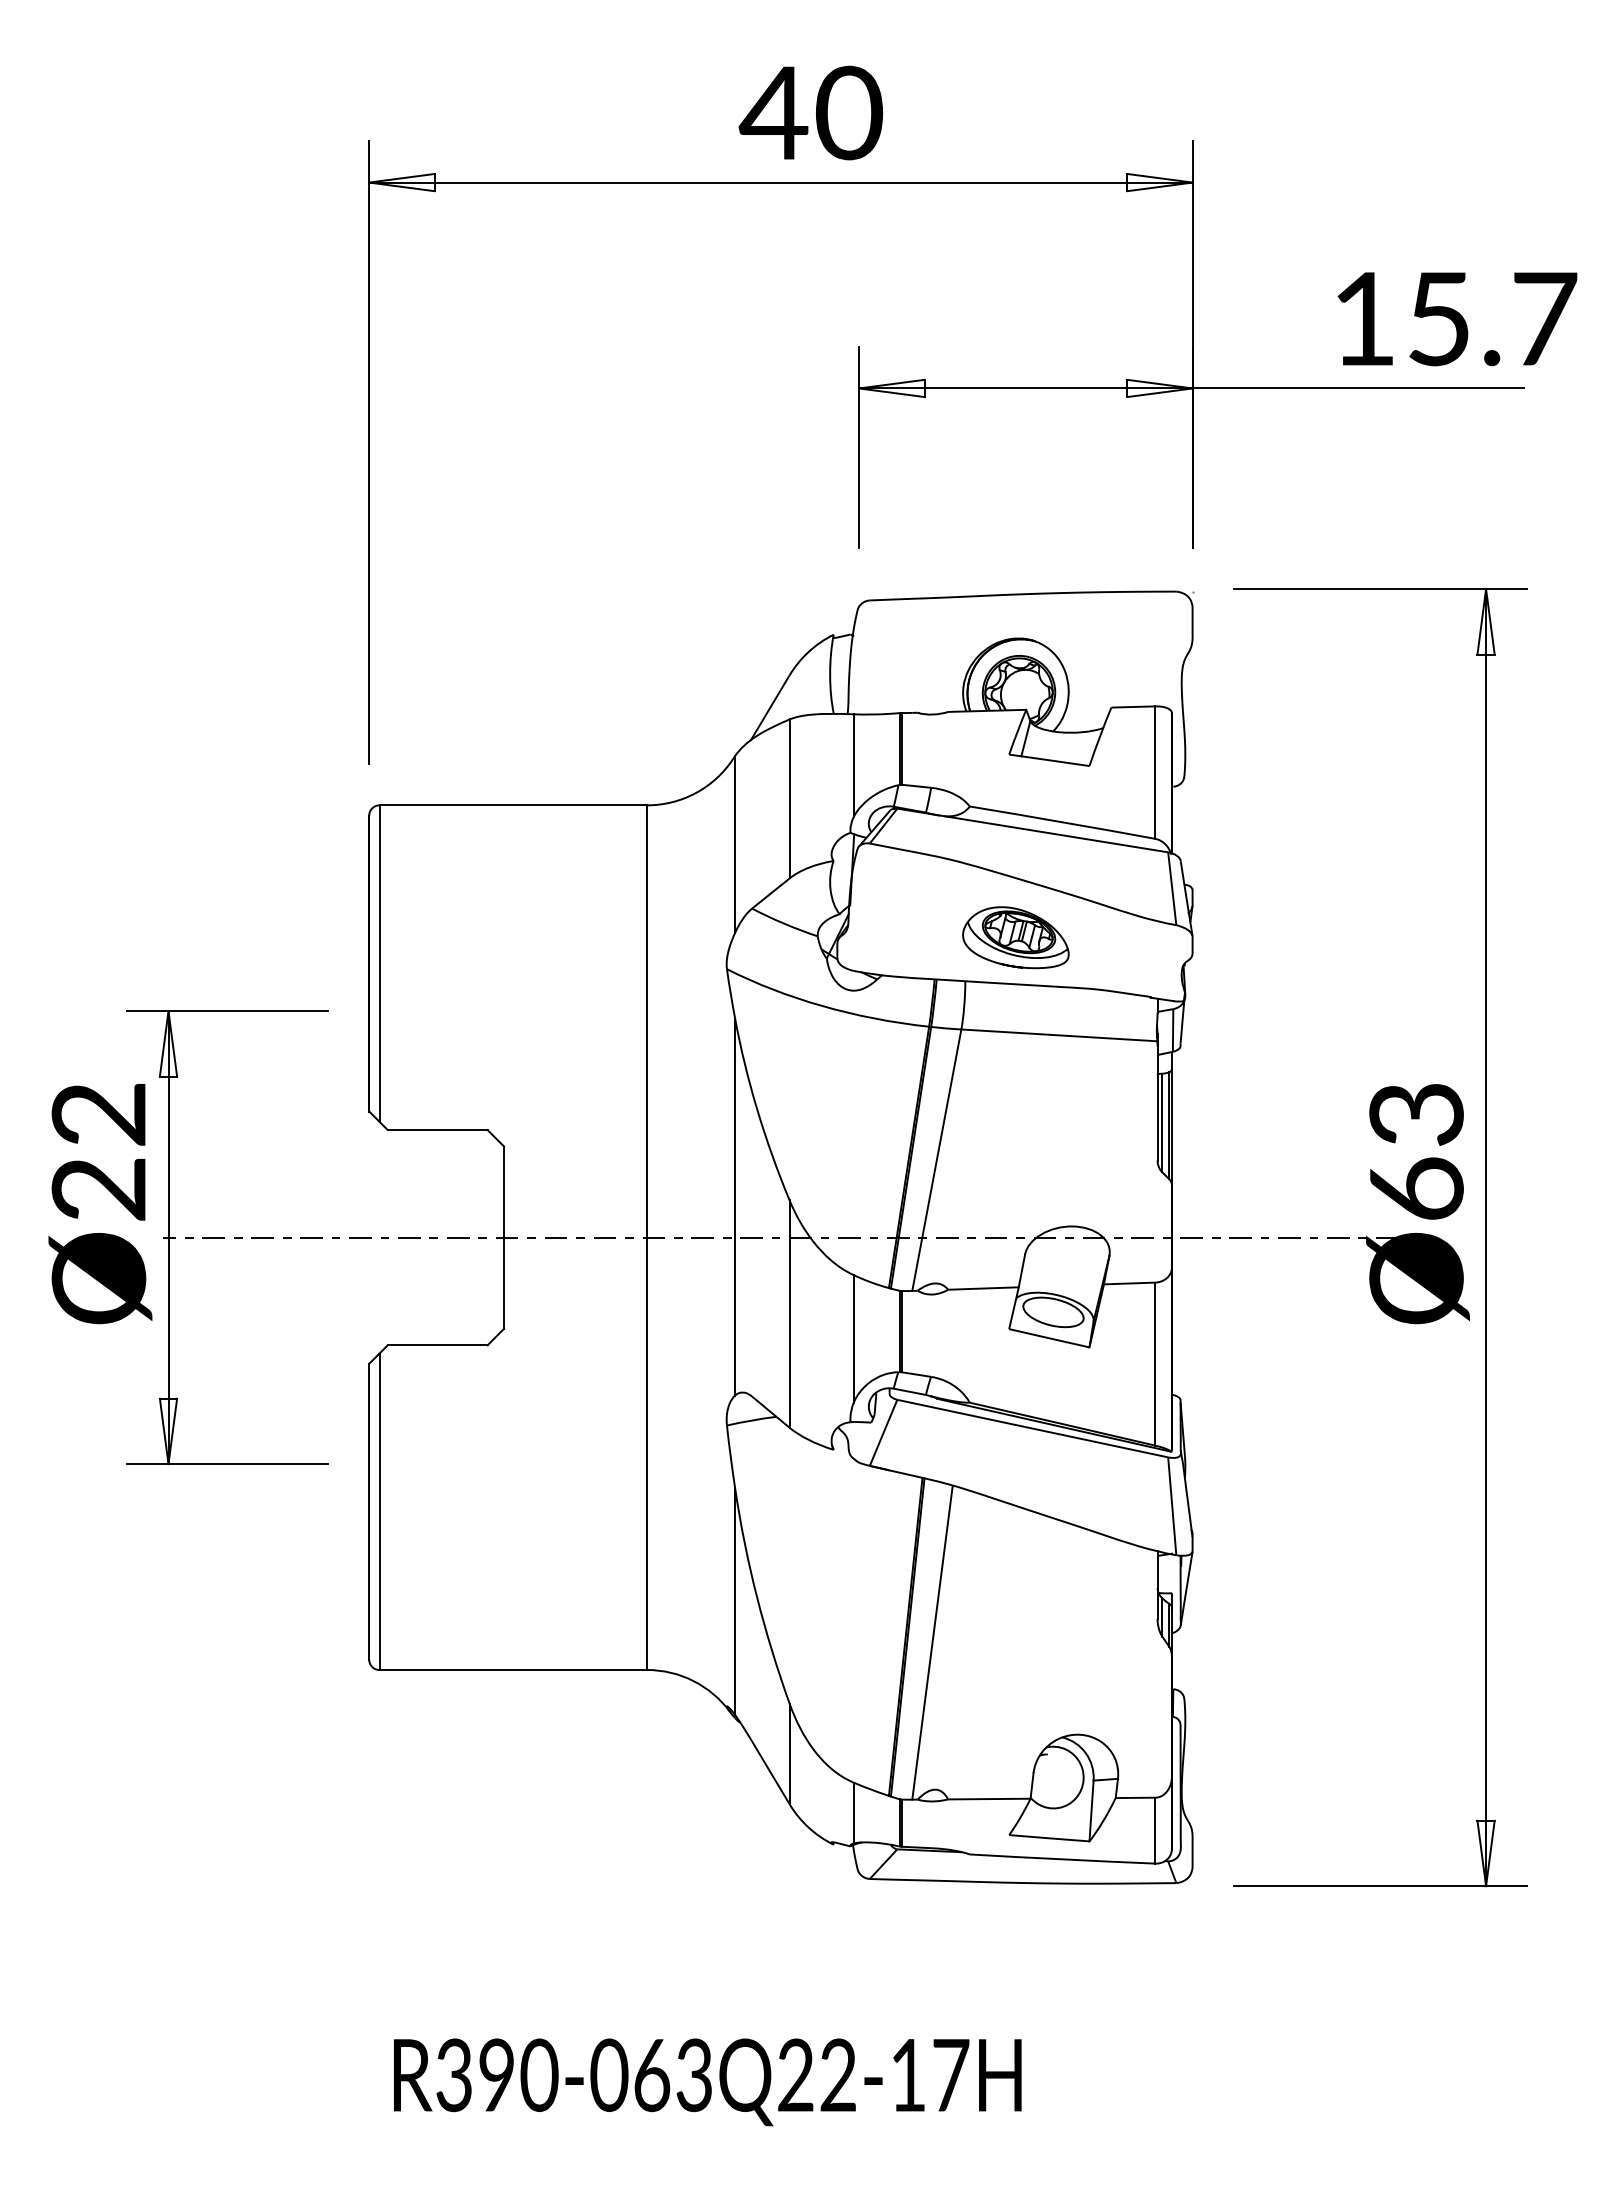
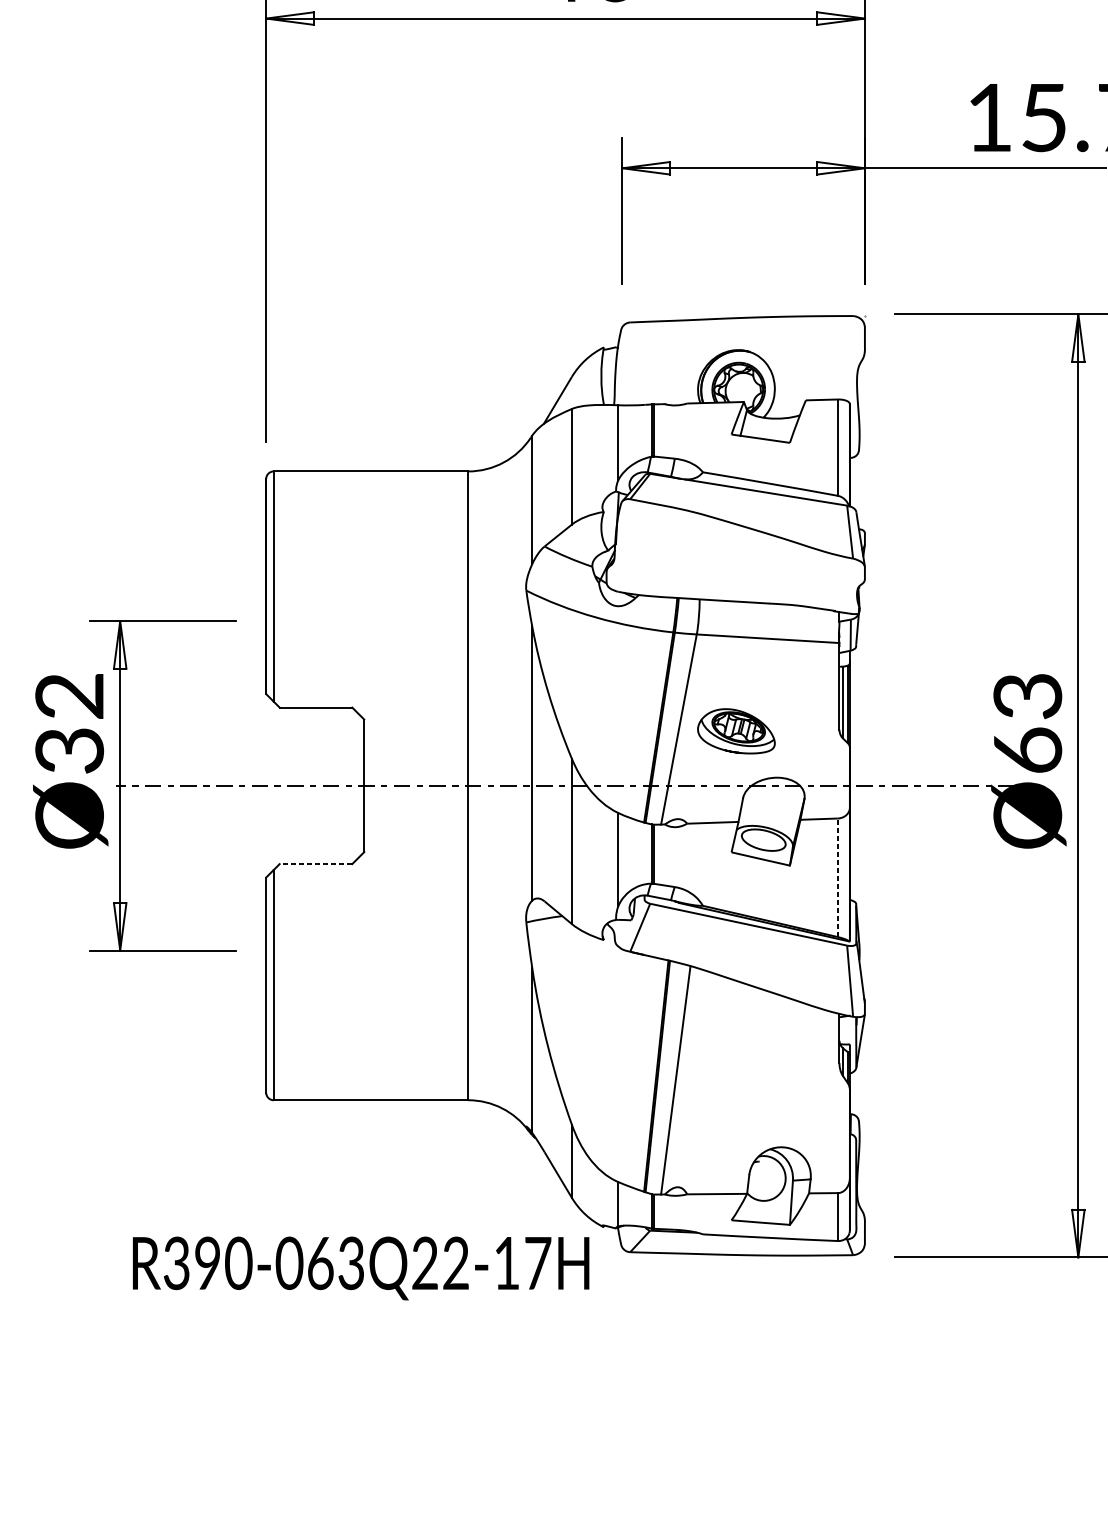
part: (1015, 937) -> (736, 731), moved
text: (99, 1189) -> (70, 750), Ø22 -> Ø32
line: (437, 1345) -> (315, 864), solid -> dashed
line: (1155, 1364) -> (837, 878), solid -> dashed
text: (707, 2082) -> (360, 1268), moved

